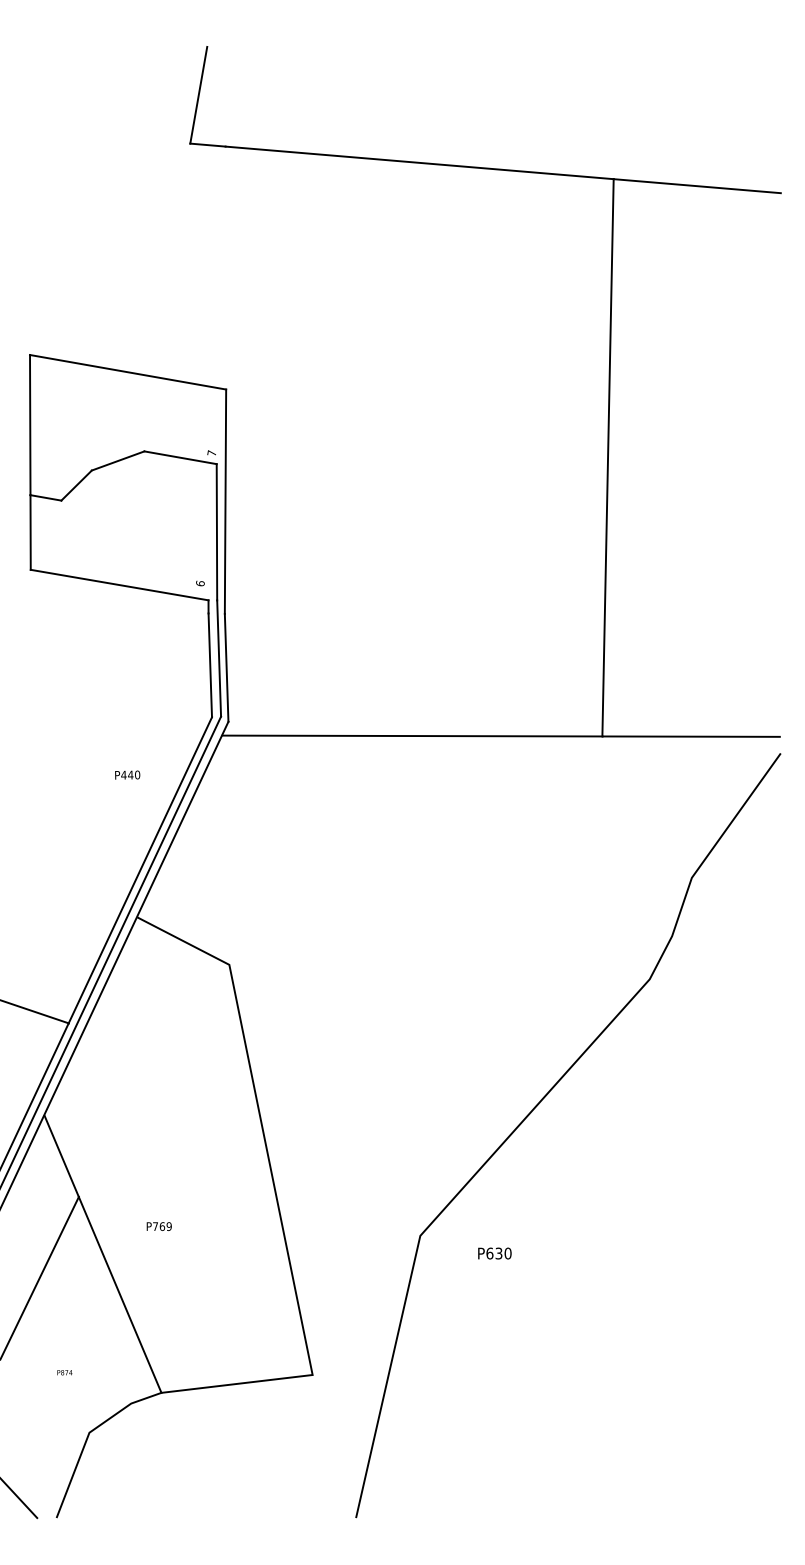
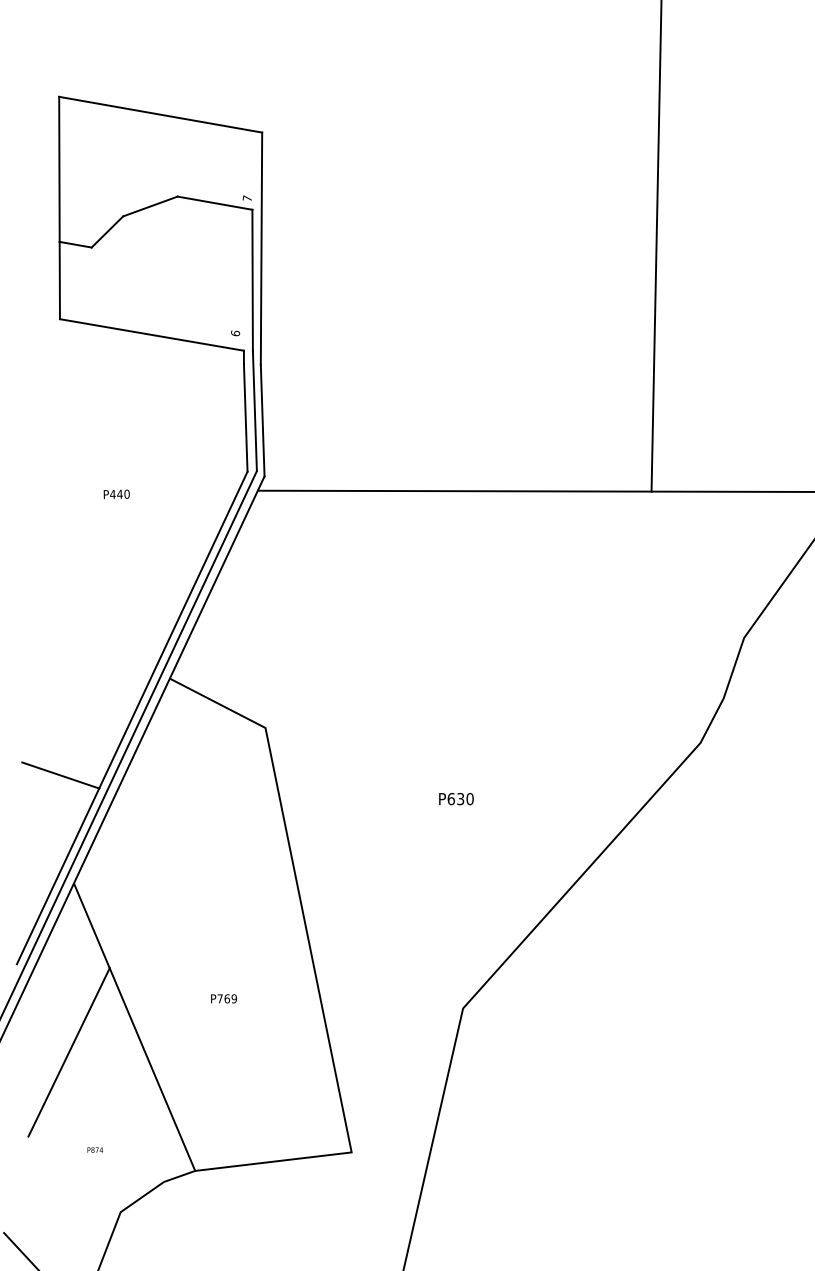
text: (127, 774) -> (116, 493), moved
text: (158, 1226) -> (223, 998), moved
text: (494, 1253) -> (456, 799), moved

